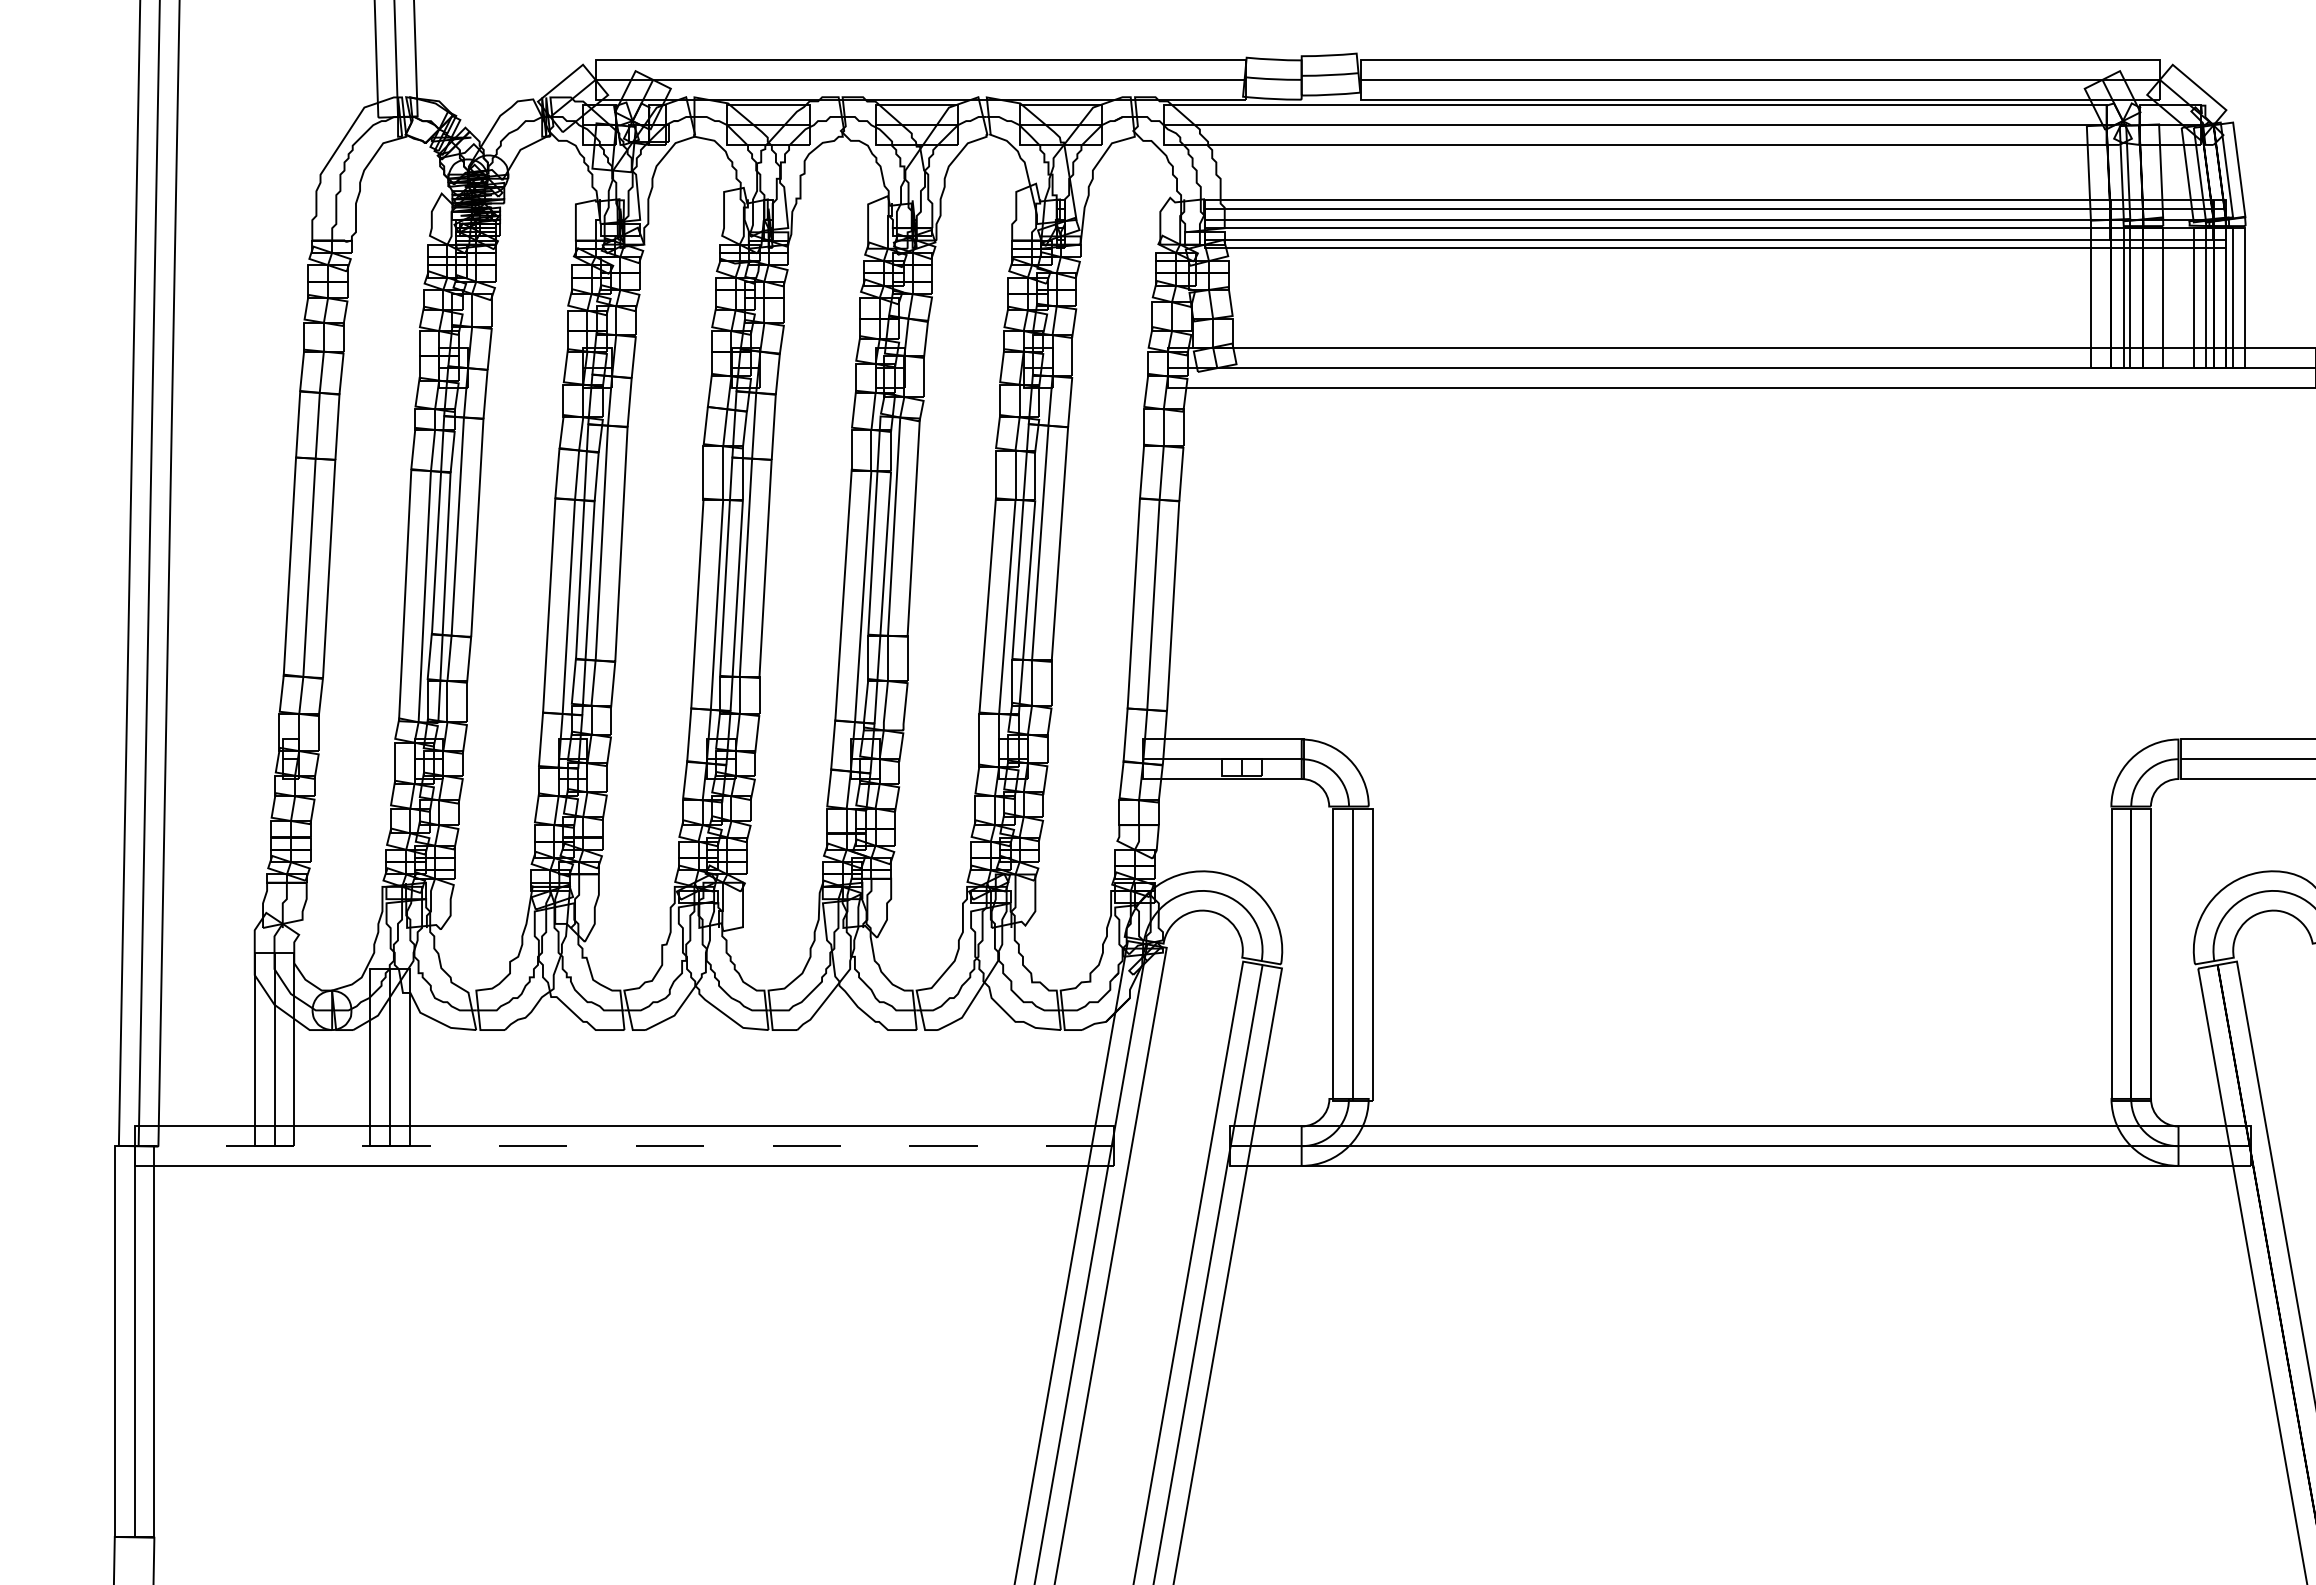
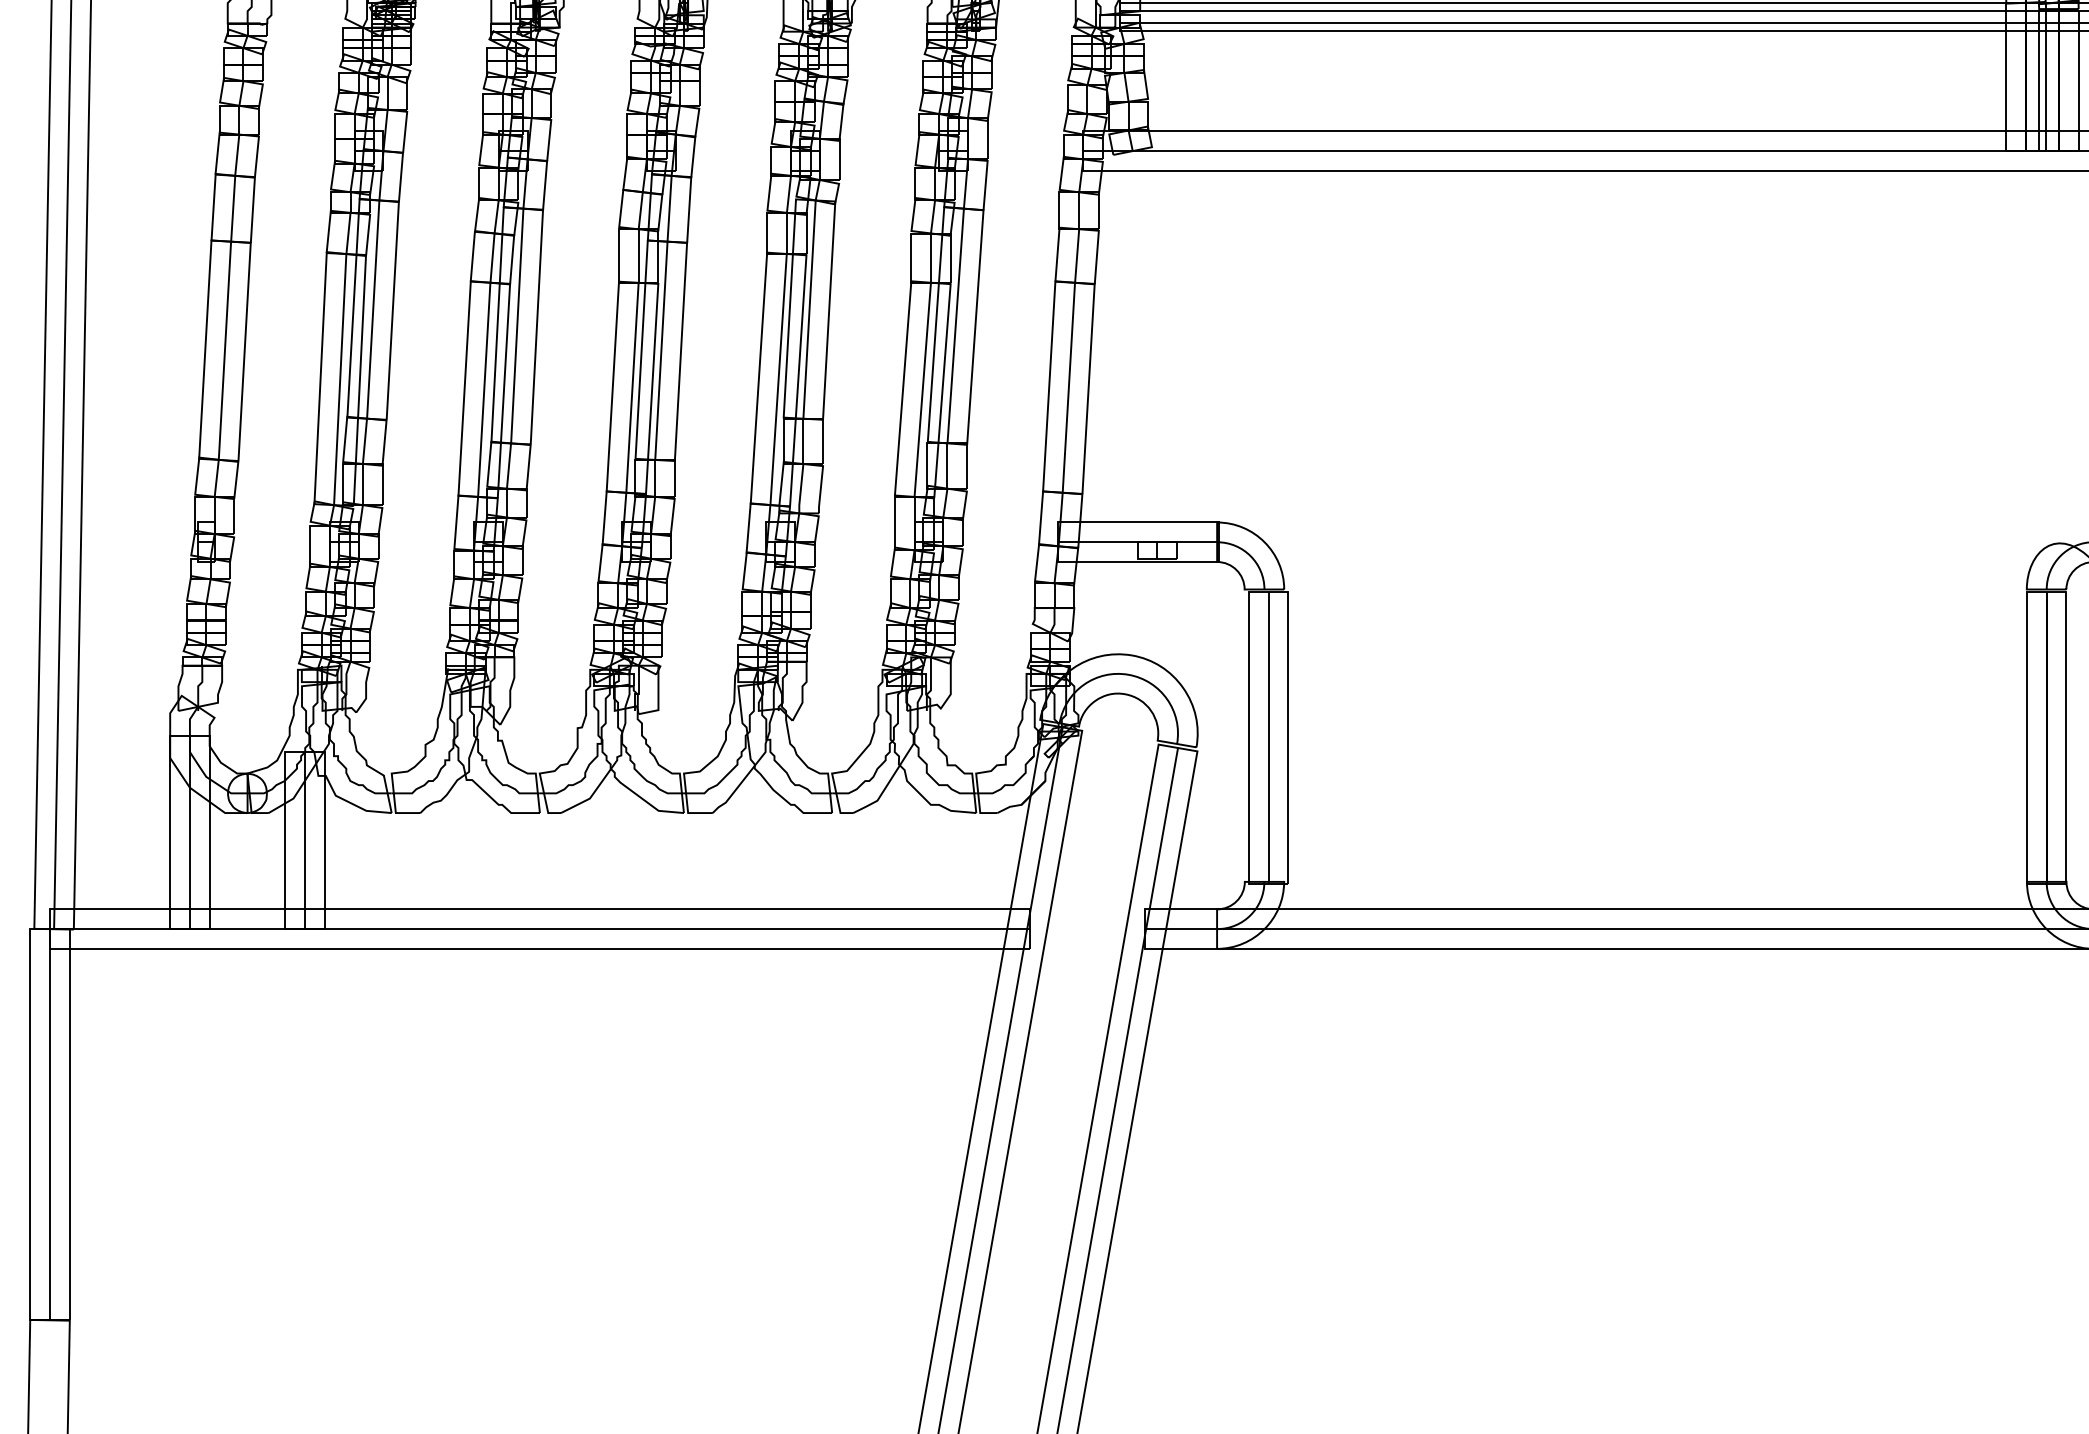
line: (624, 1146) -> (539, 929), dashed -> solid

